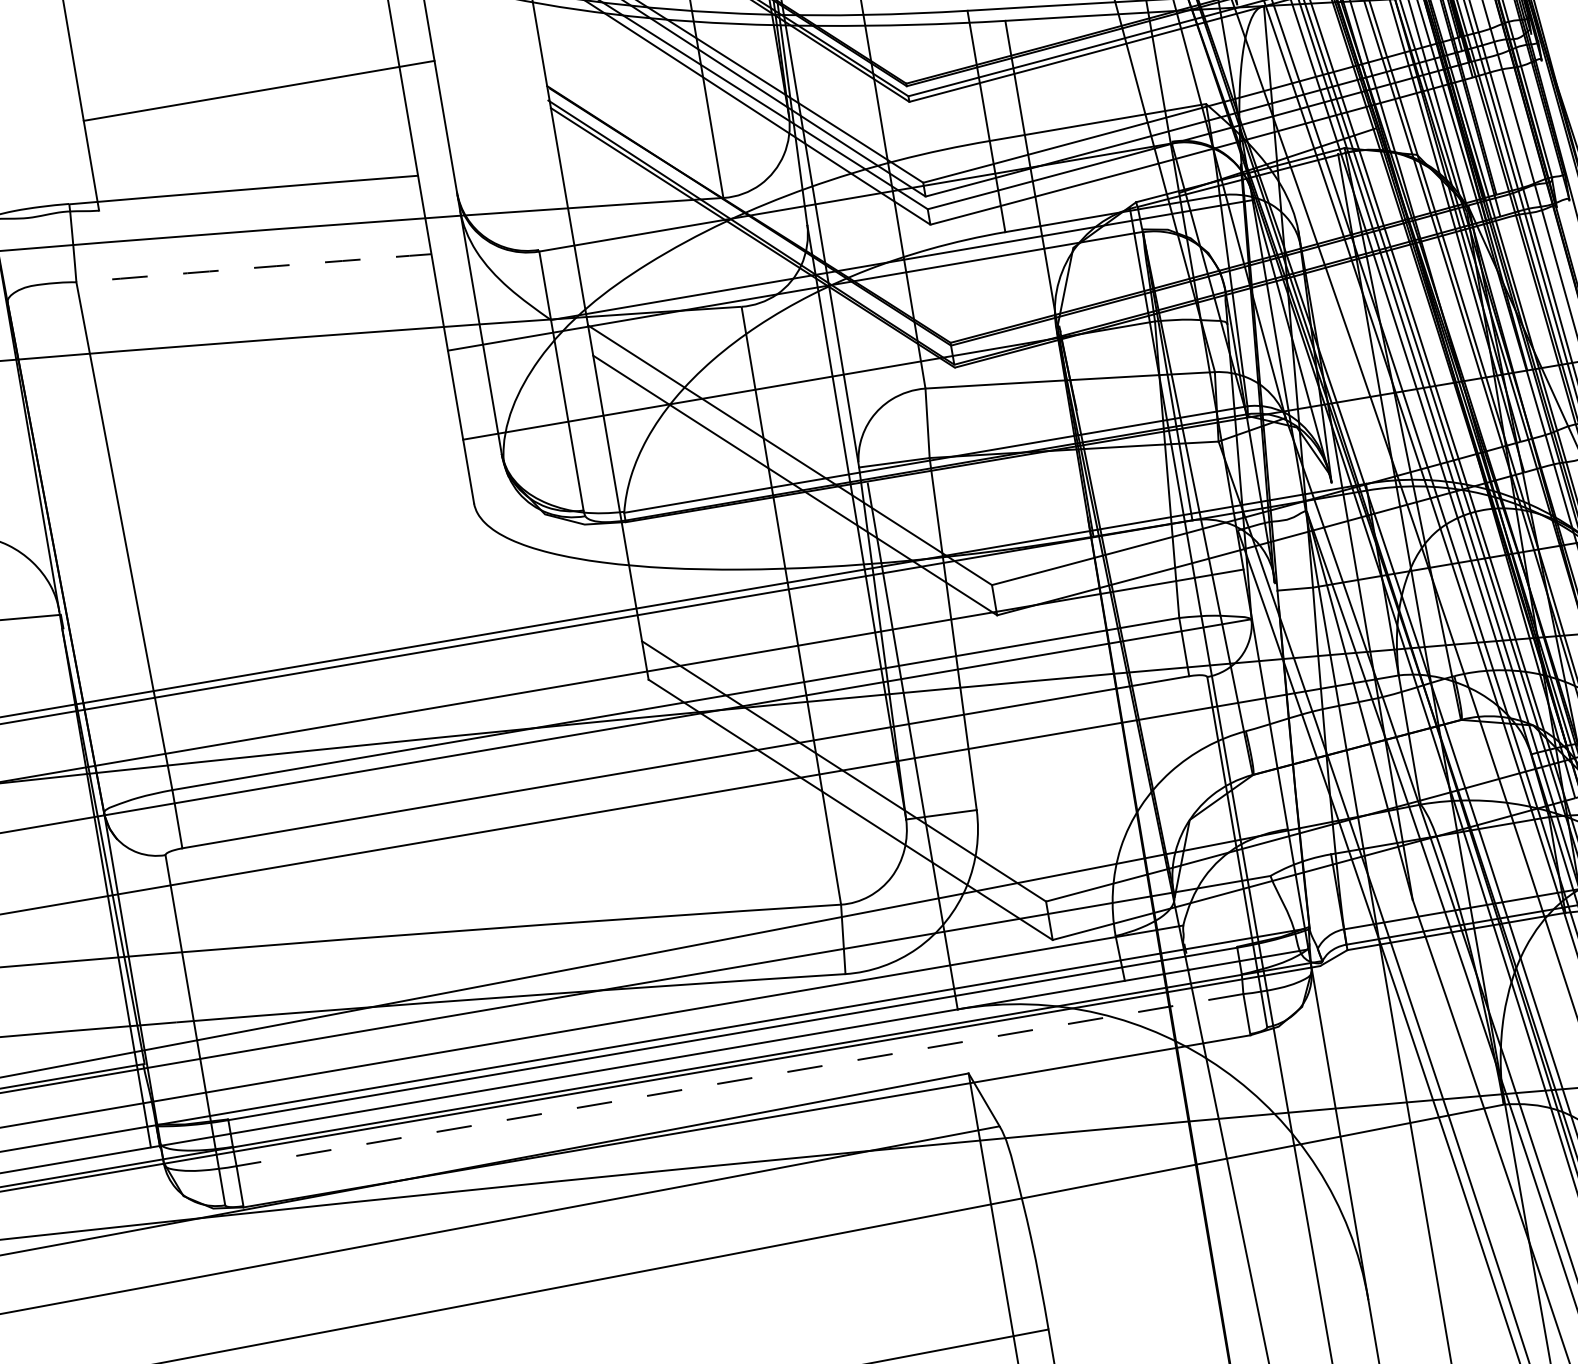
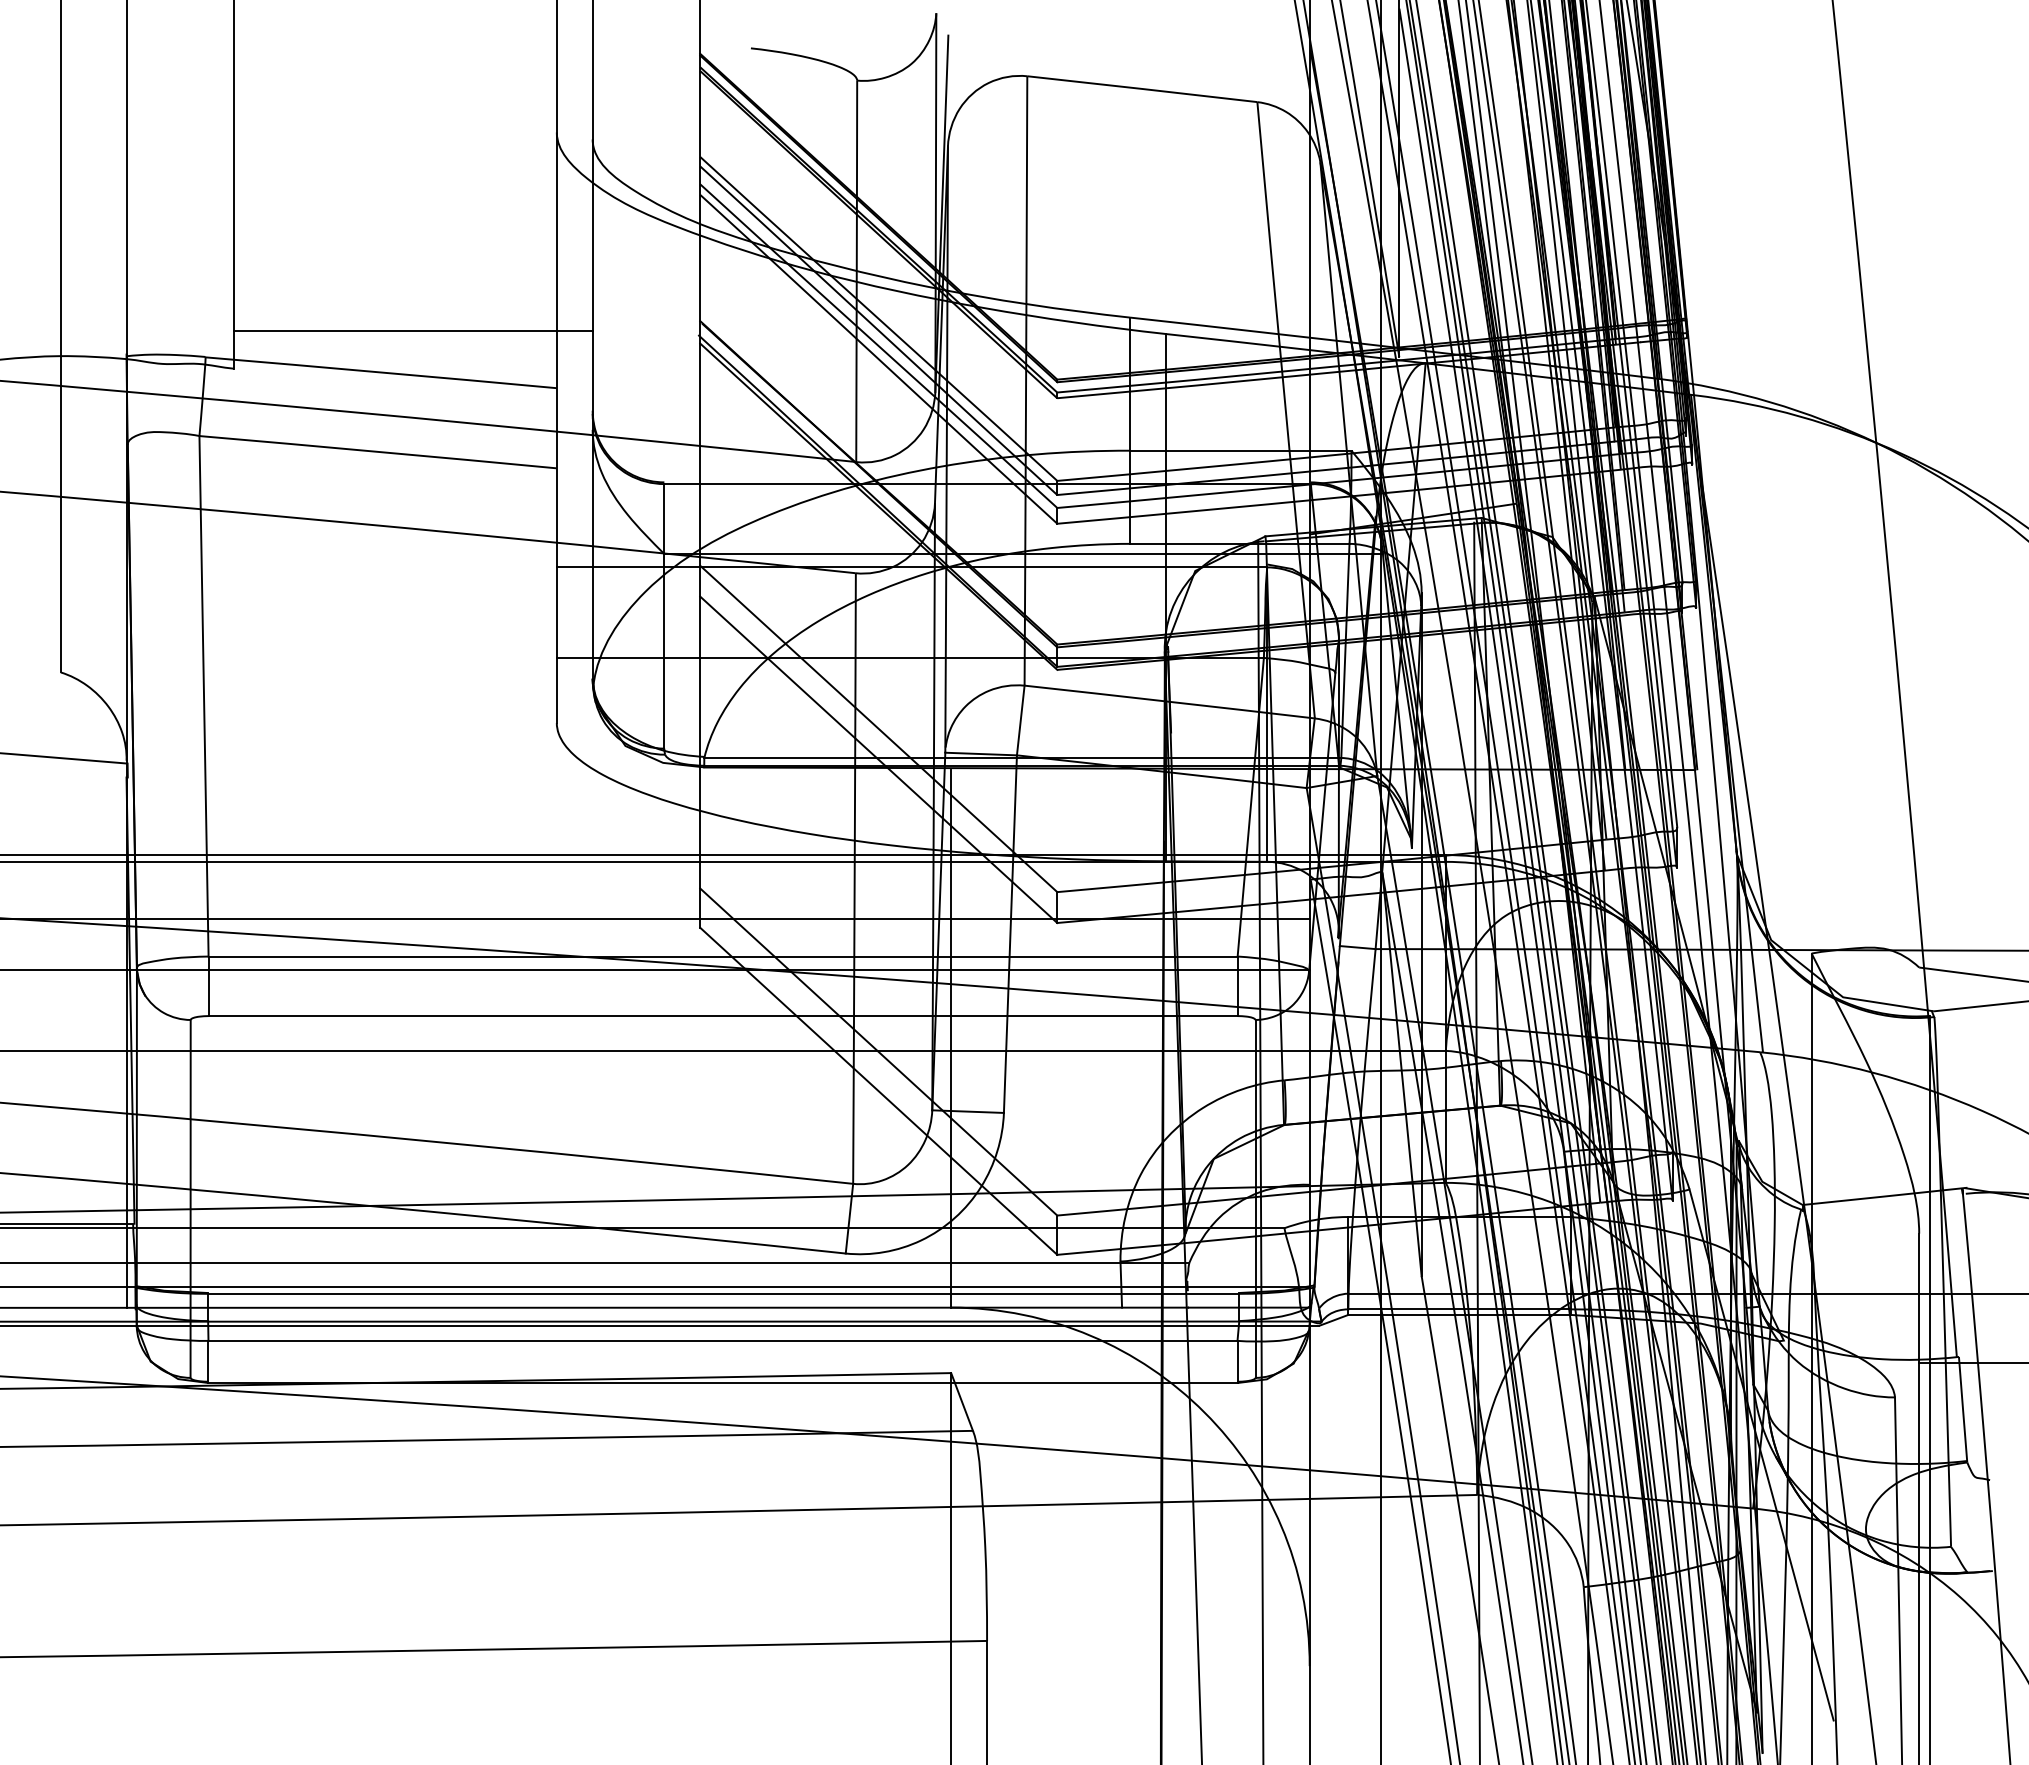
line: (259, 90) -> (413, 330), moved
arc: (254, 267) -> (378, 451), dashed -> solid
line: (740, 1079) -> (723, 1340), dashed -> solid

